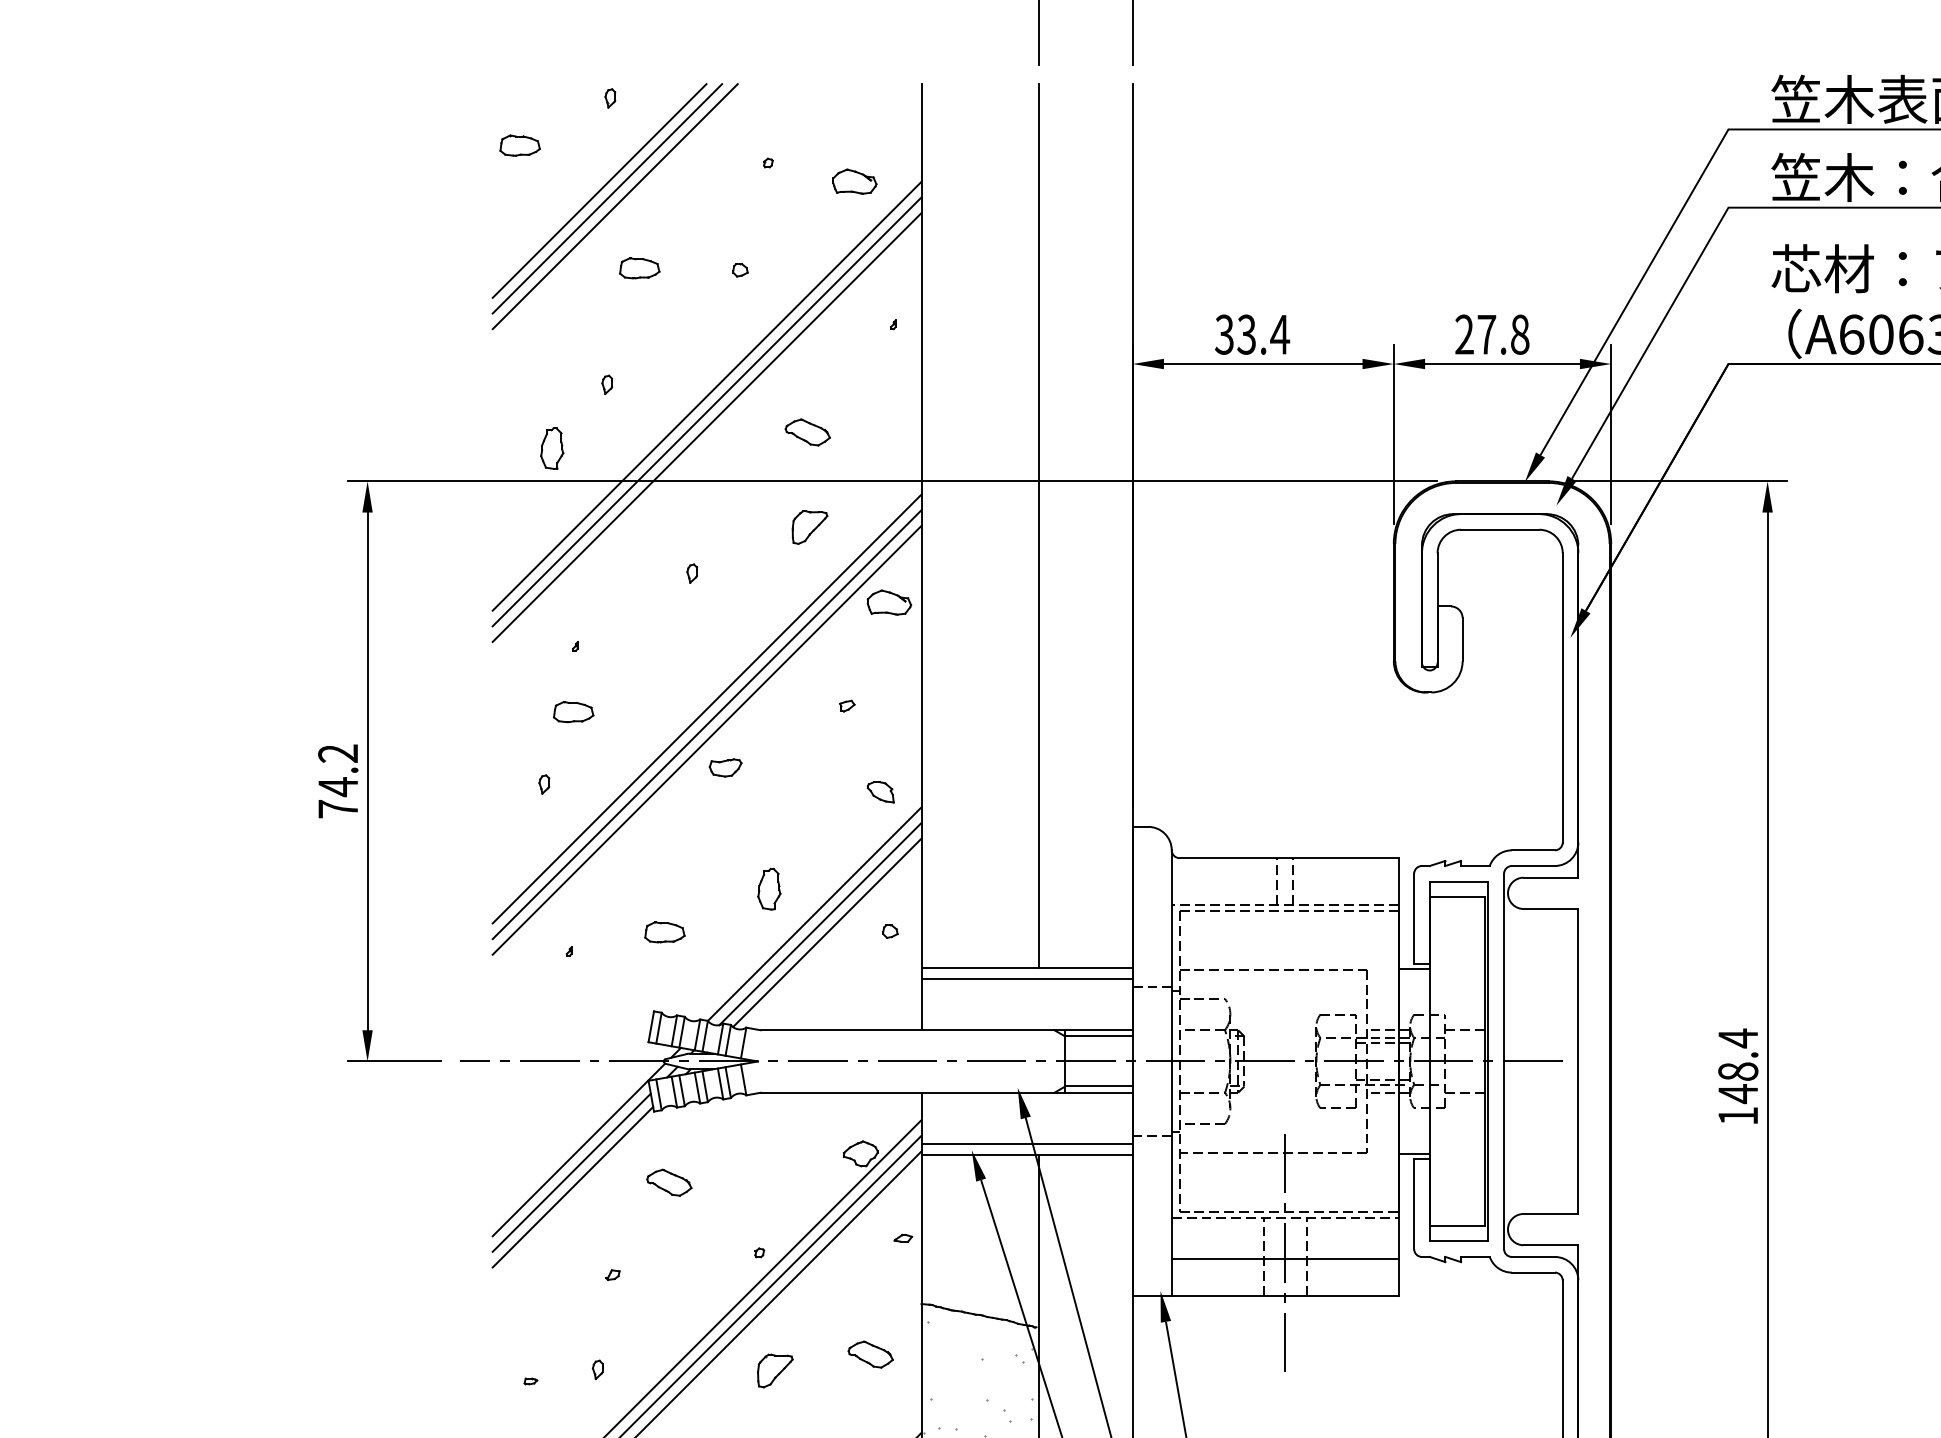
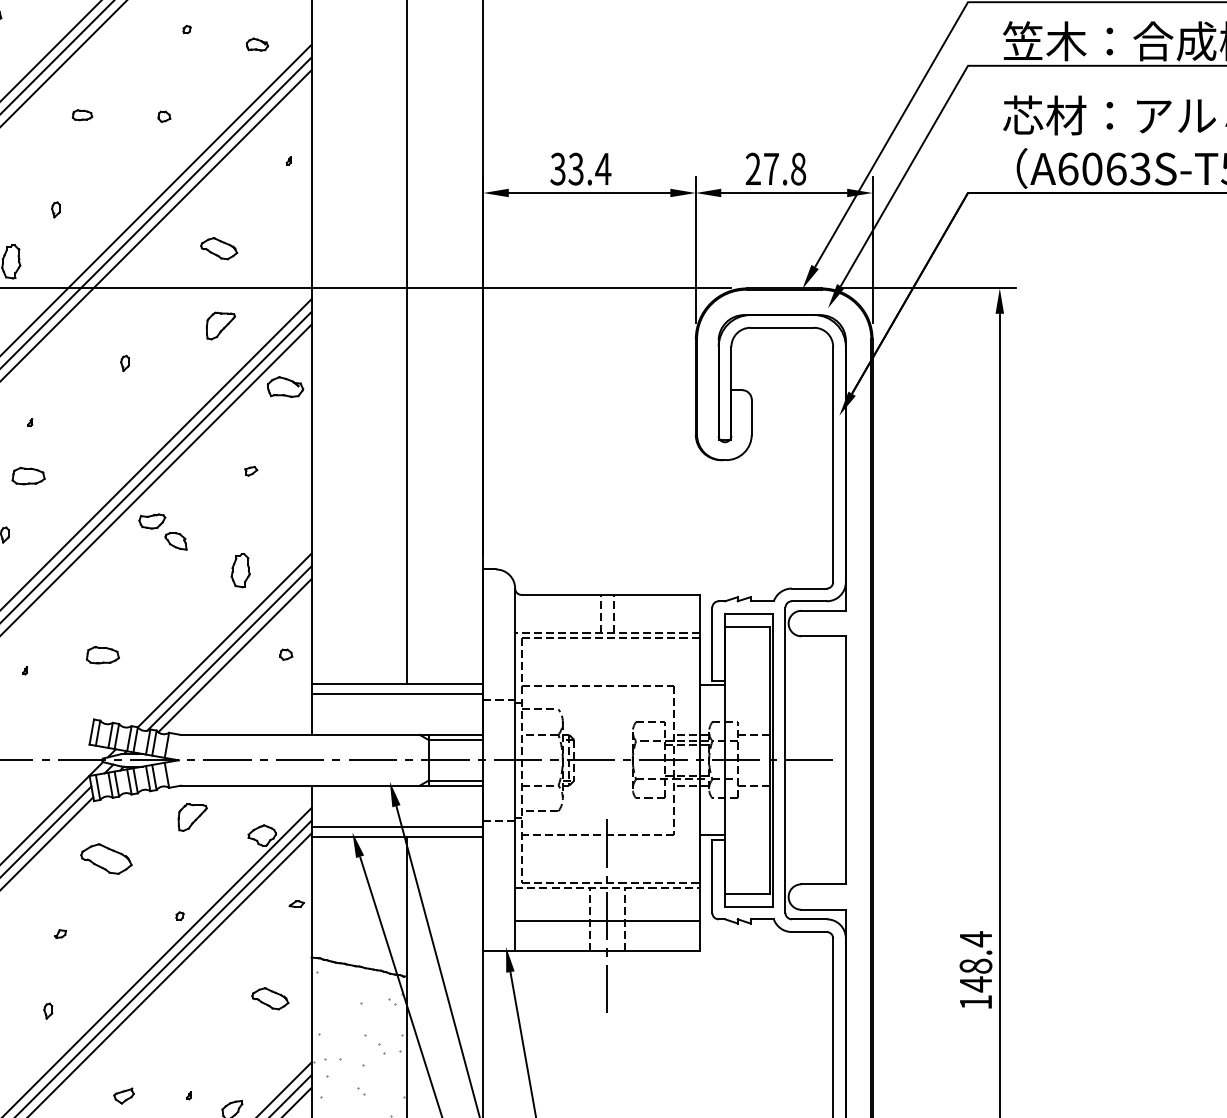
part: (854, 181) -> (257, 44), size x0.6
part: (639, 268) -> (82, 115), size x0.6
part: (880, 792) -> (175, 541), moved
part: (769, 888) -> (240, 569), moved
text: (1738, 1075) -> (976, 969), moved
part: (669, 1182) -> (106, 858), size x1.4
part: (775, 1370) -> (192, 817), moved

